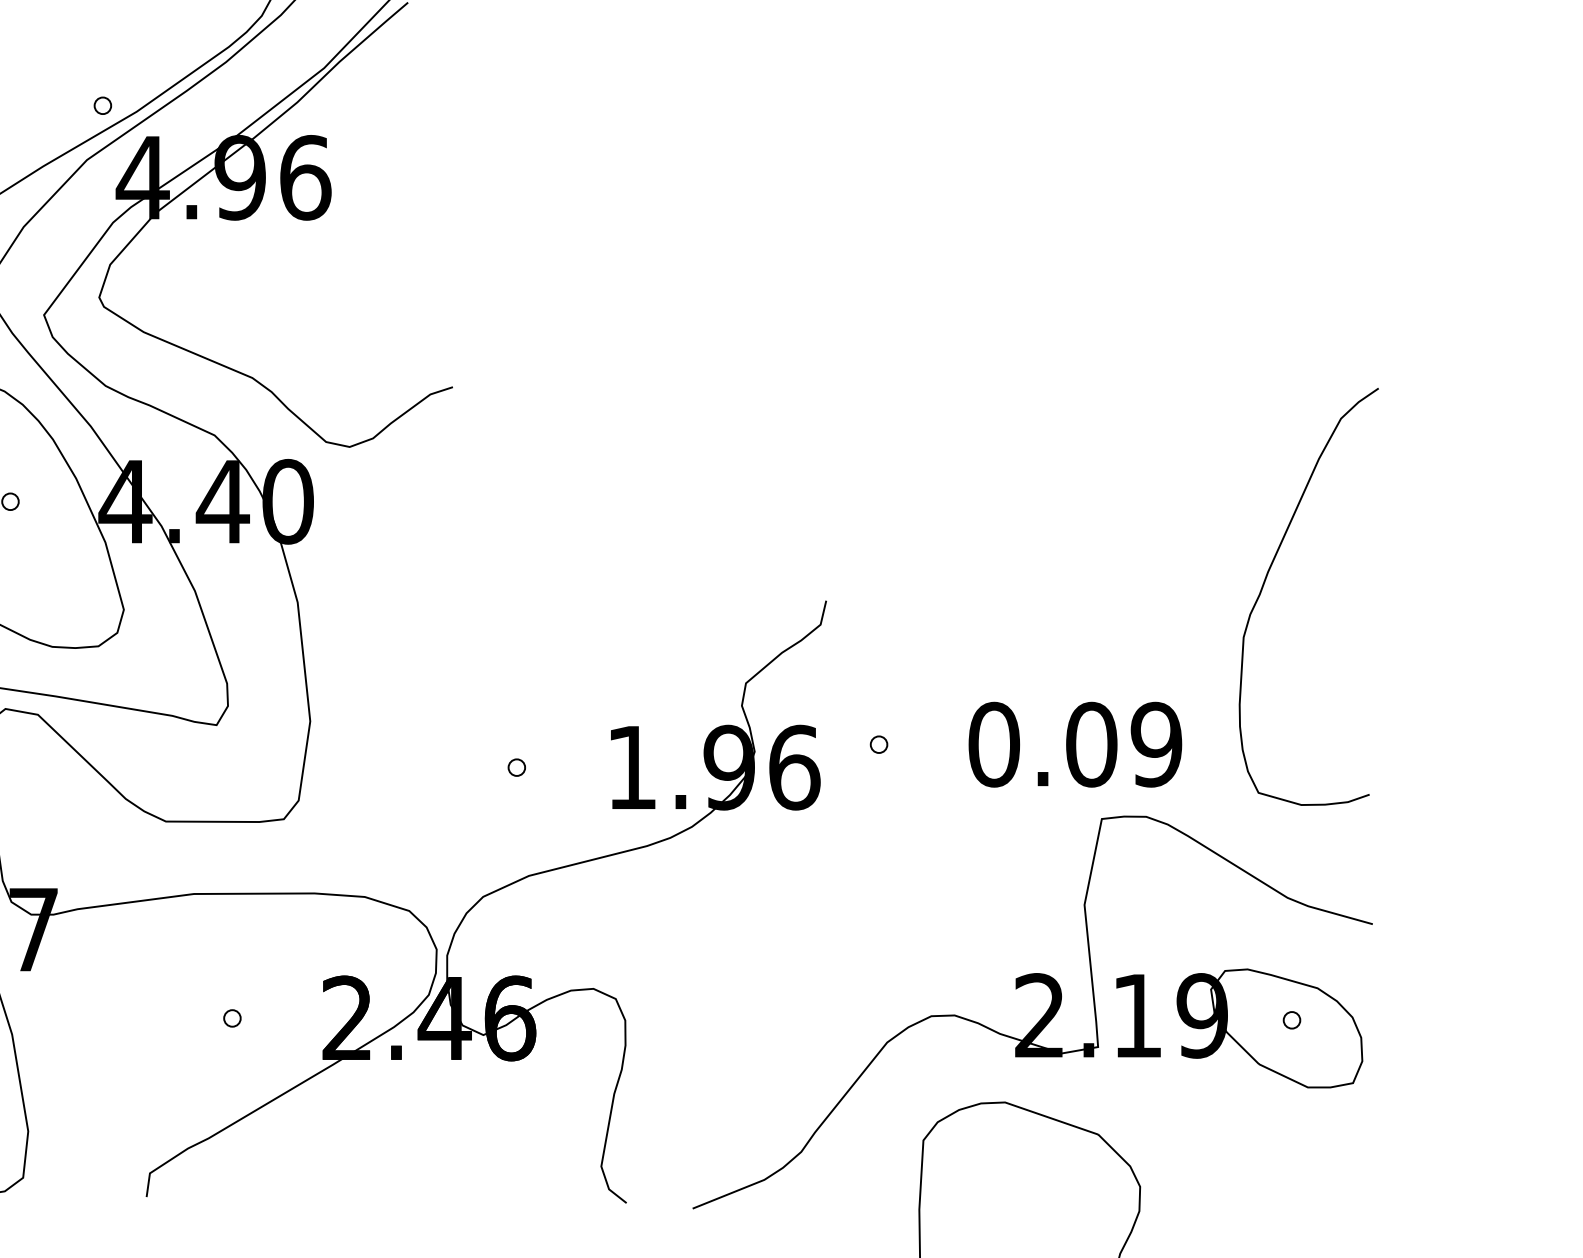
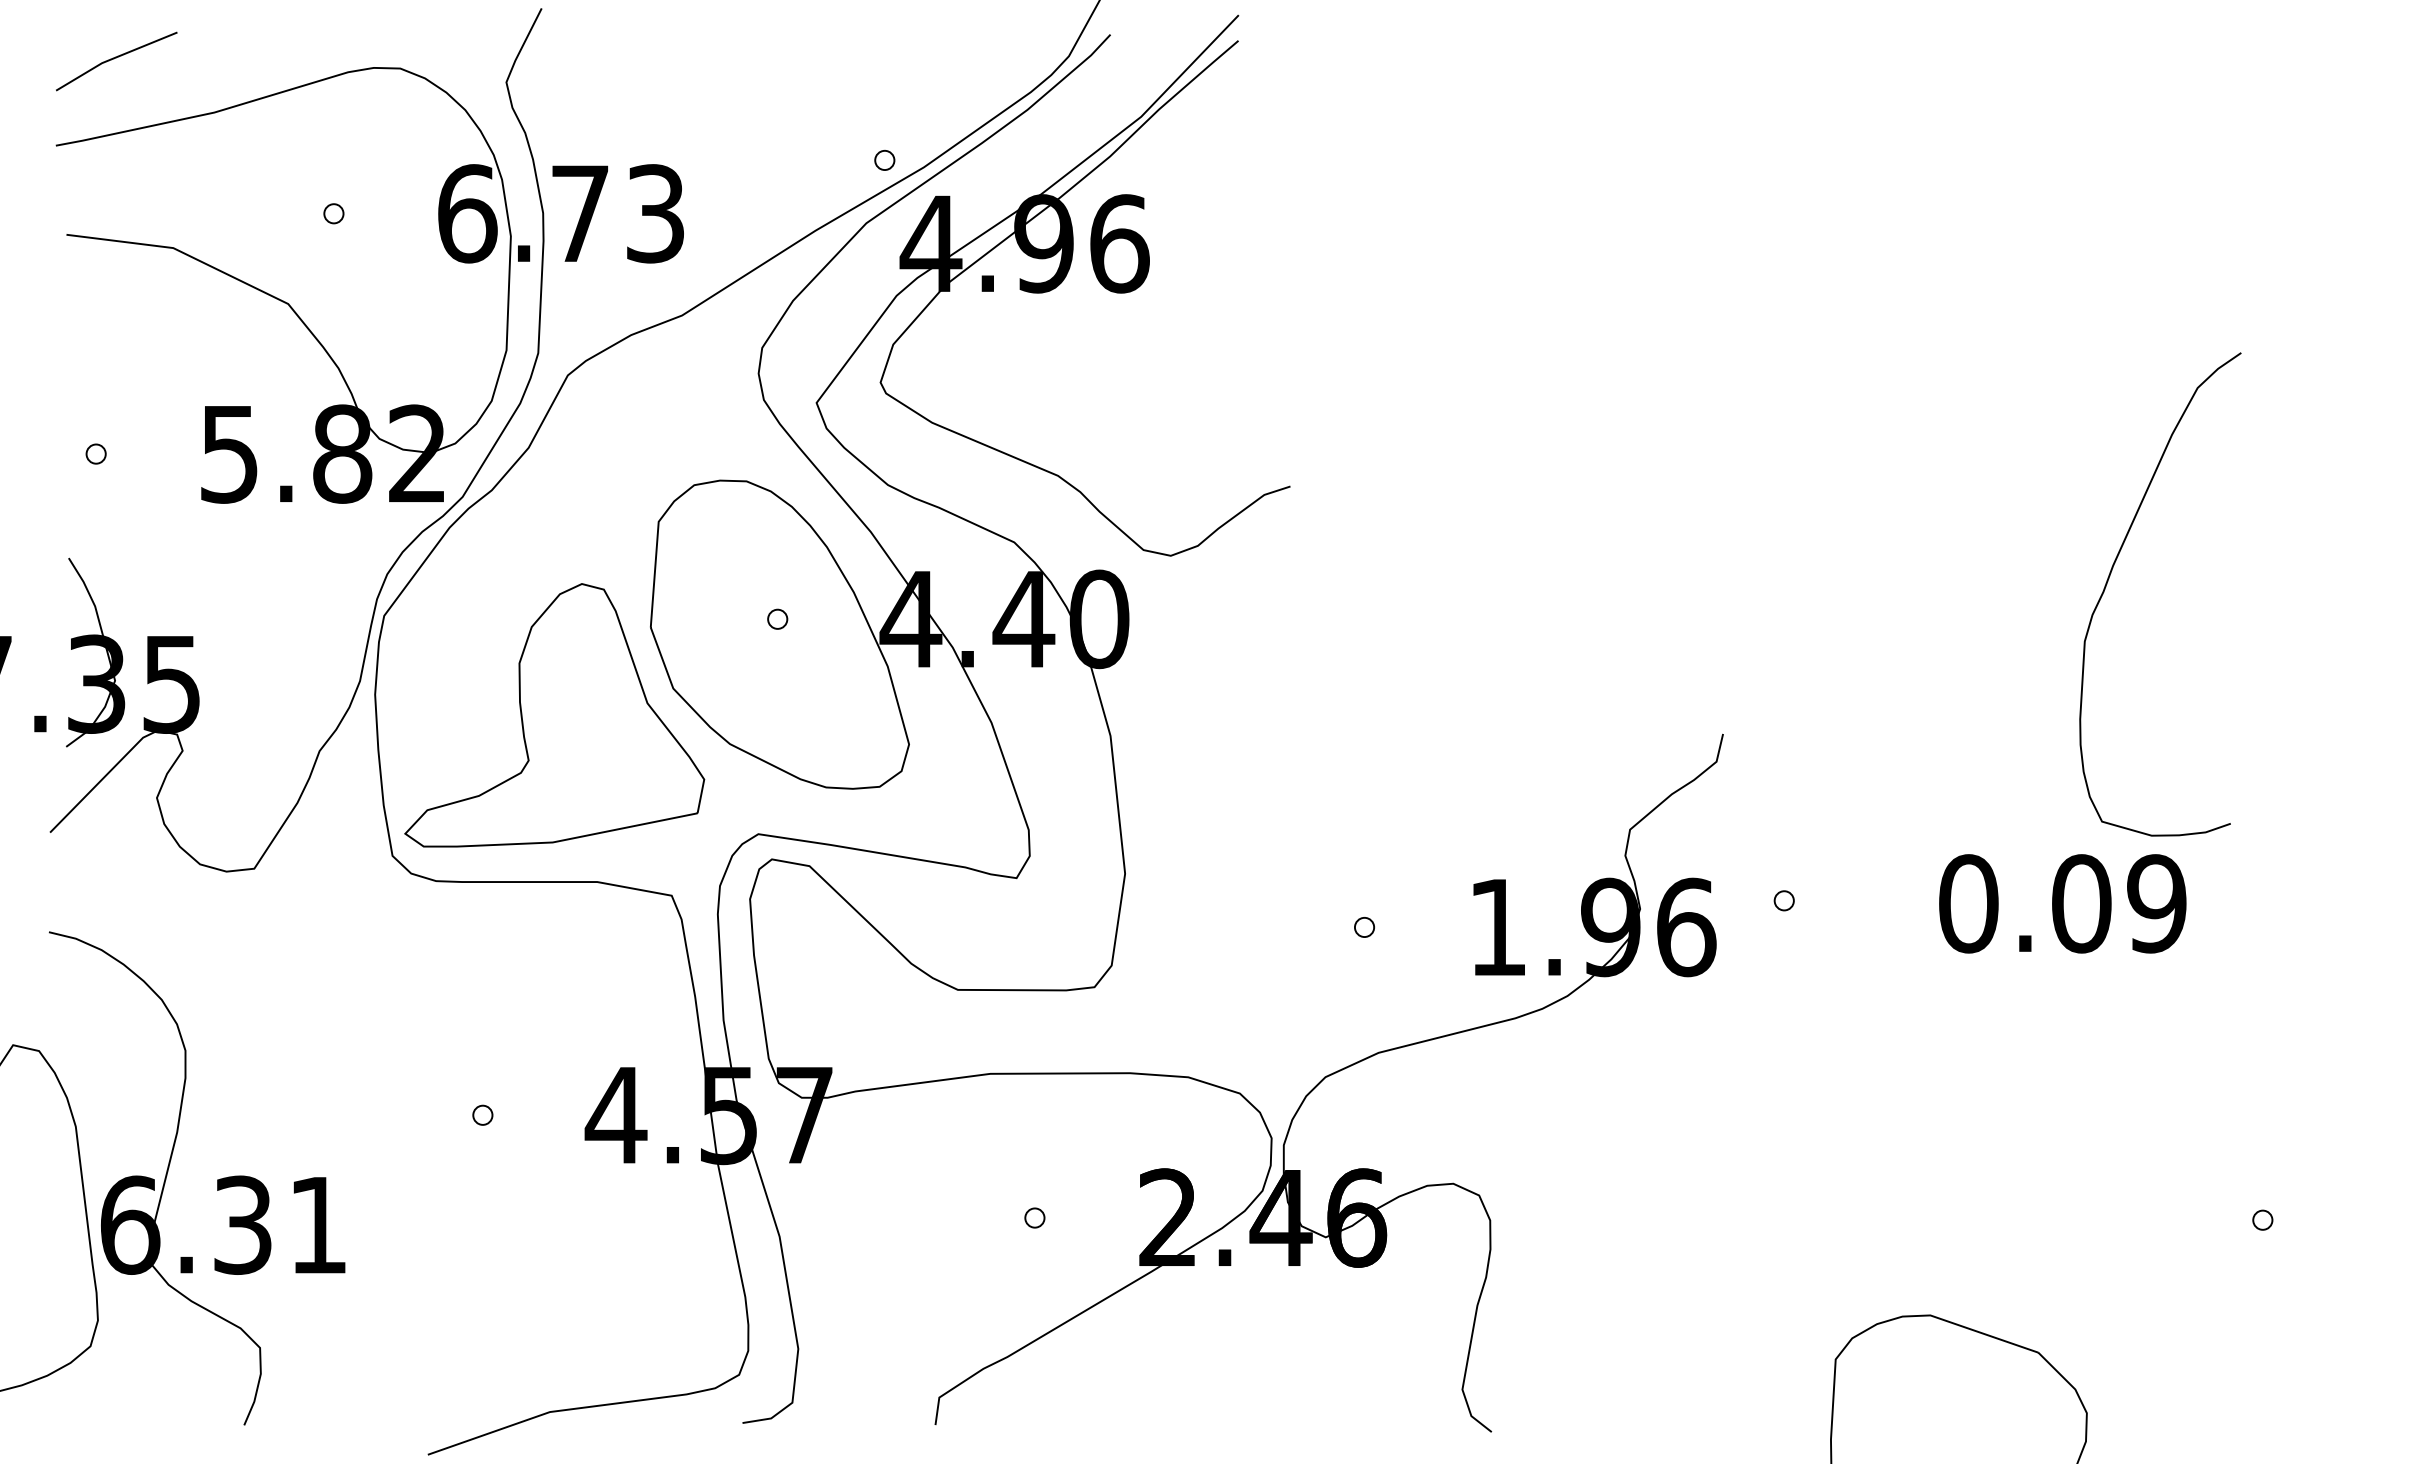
curve: (1265, 581) -> (2110, 576), moved
text: (1075, 744) -> (2062, 903), moved
part: (1039, 1019) -> (1970, 1219), removed

